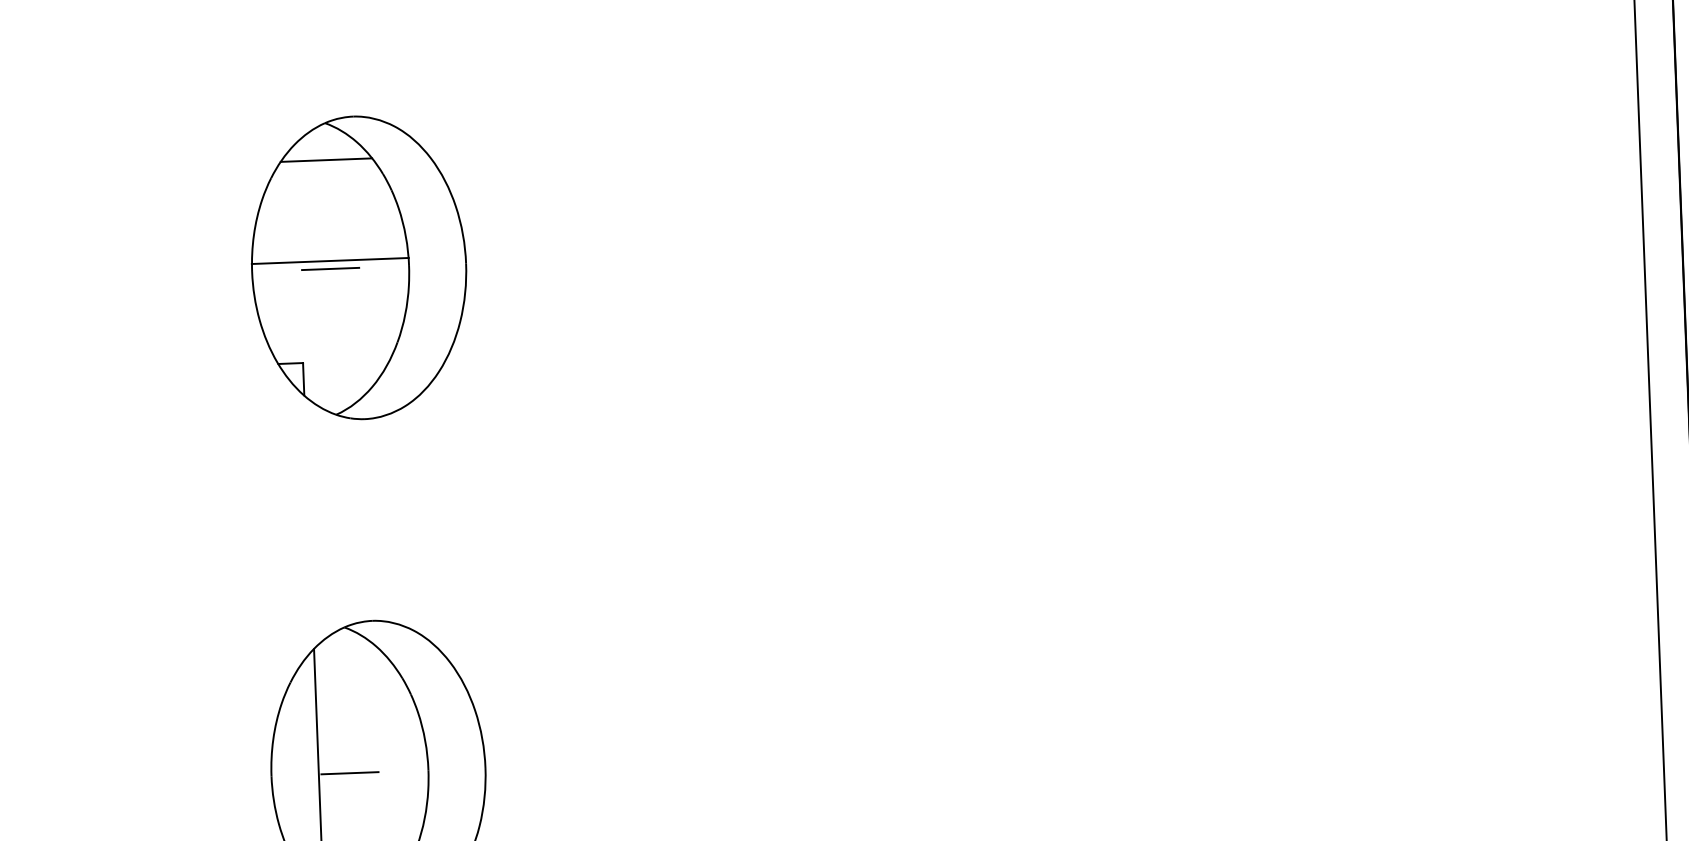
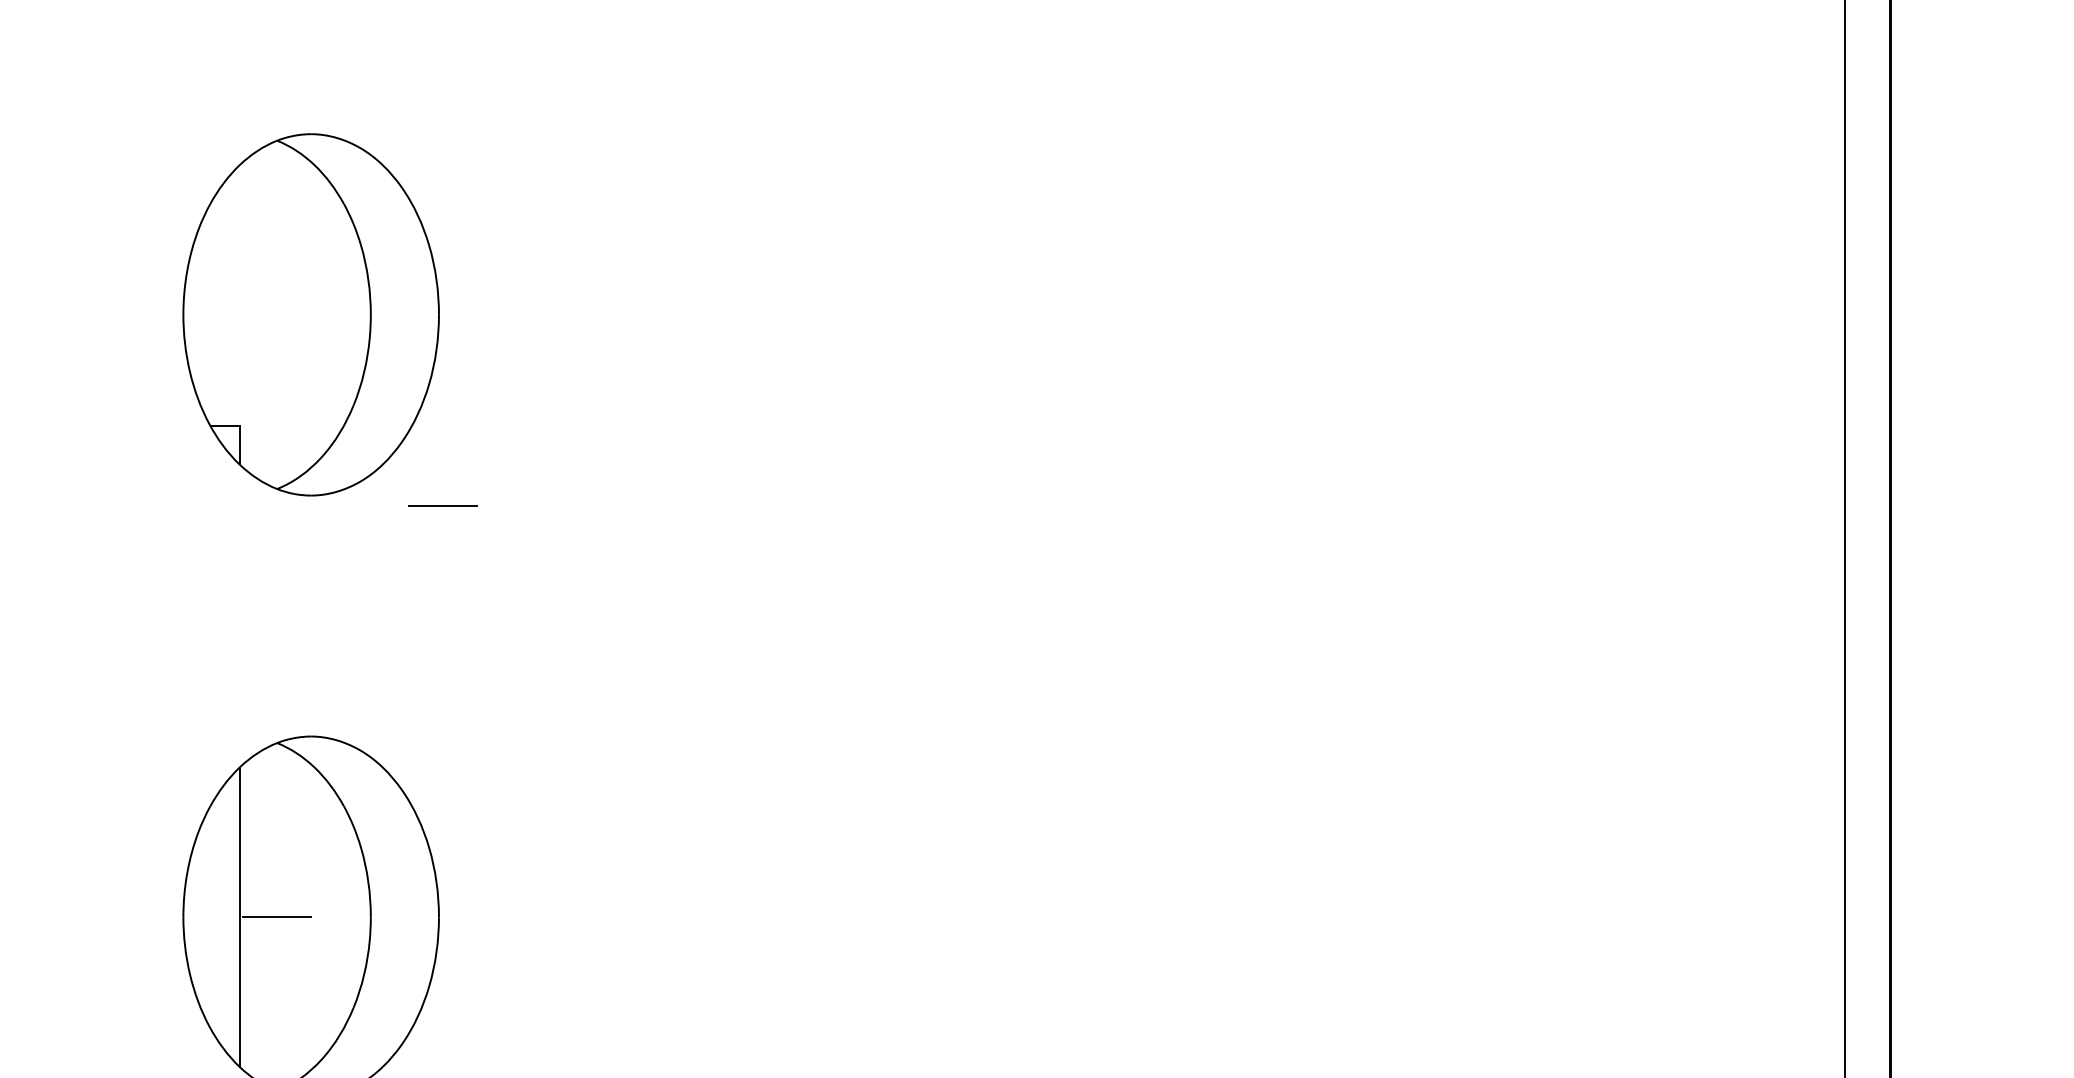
line: (325, 159) -> (276, 184), removed
line: (329, 261) -> (276, 305), removed
line: (330, 268) -> (442, 505), moved

